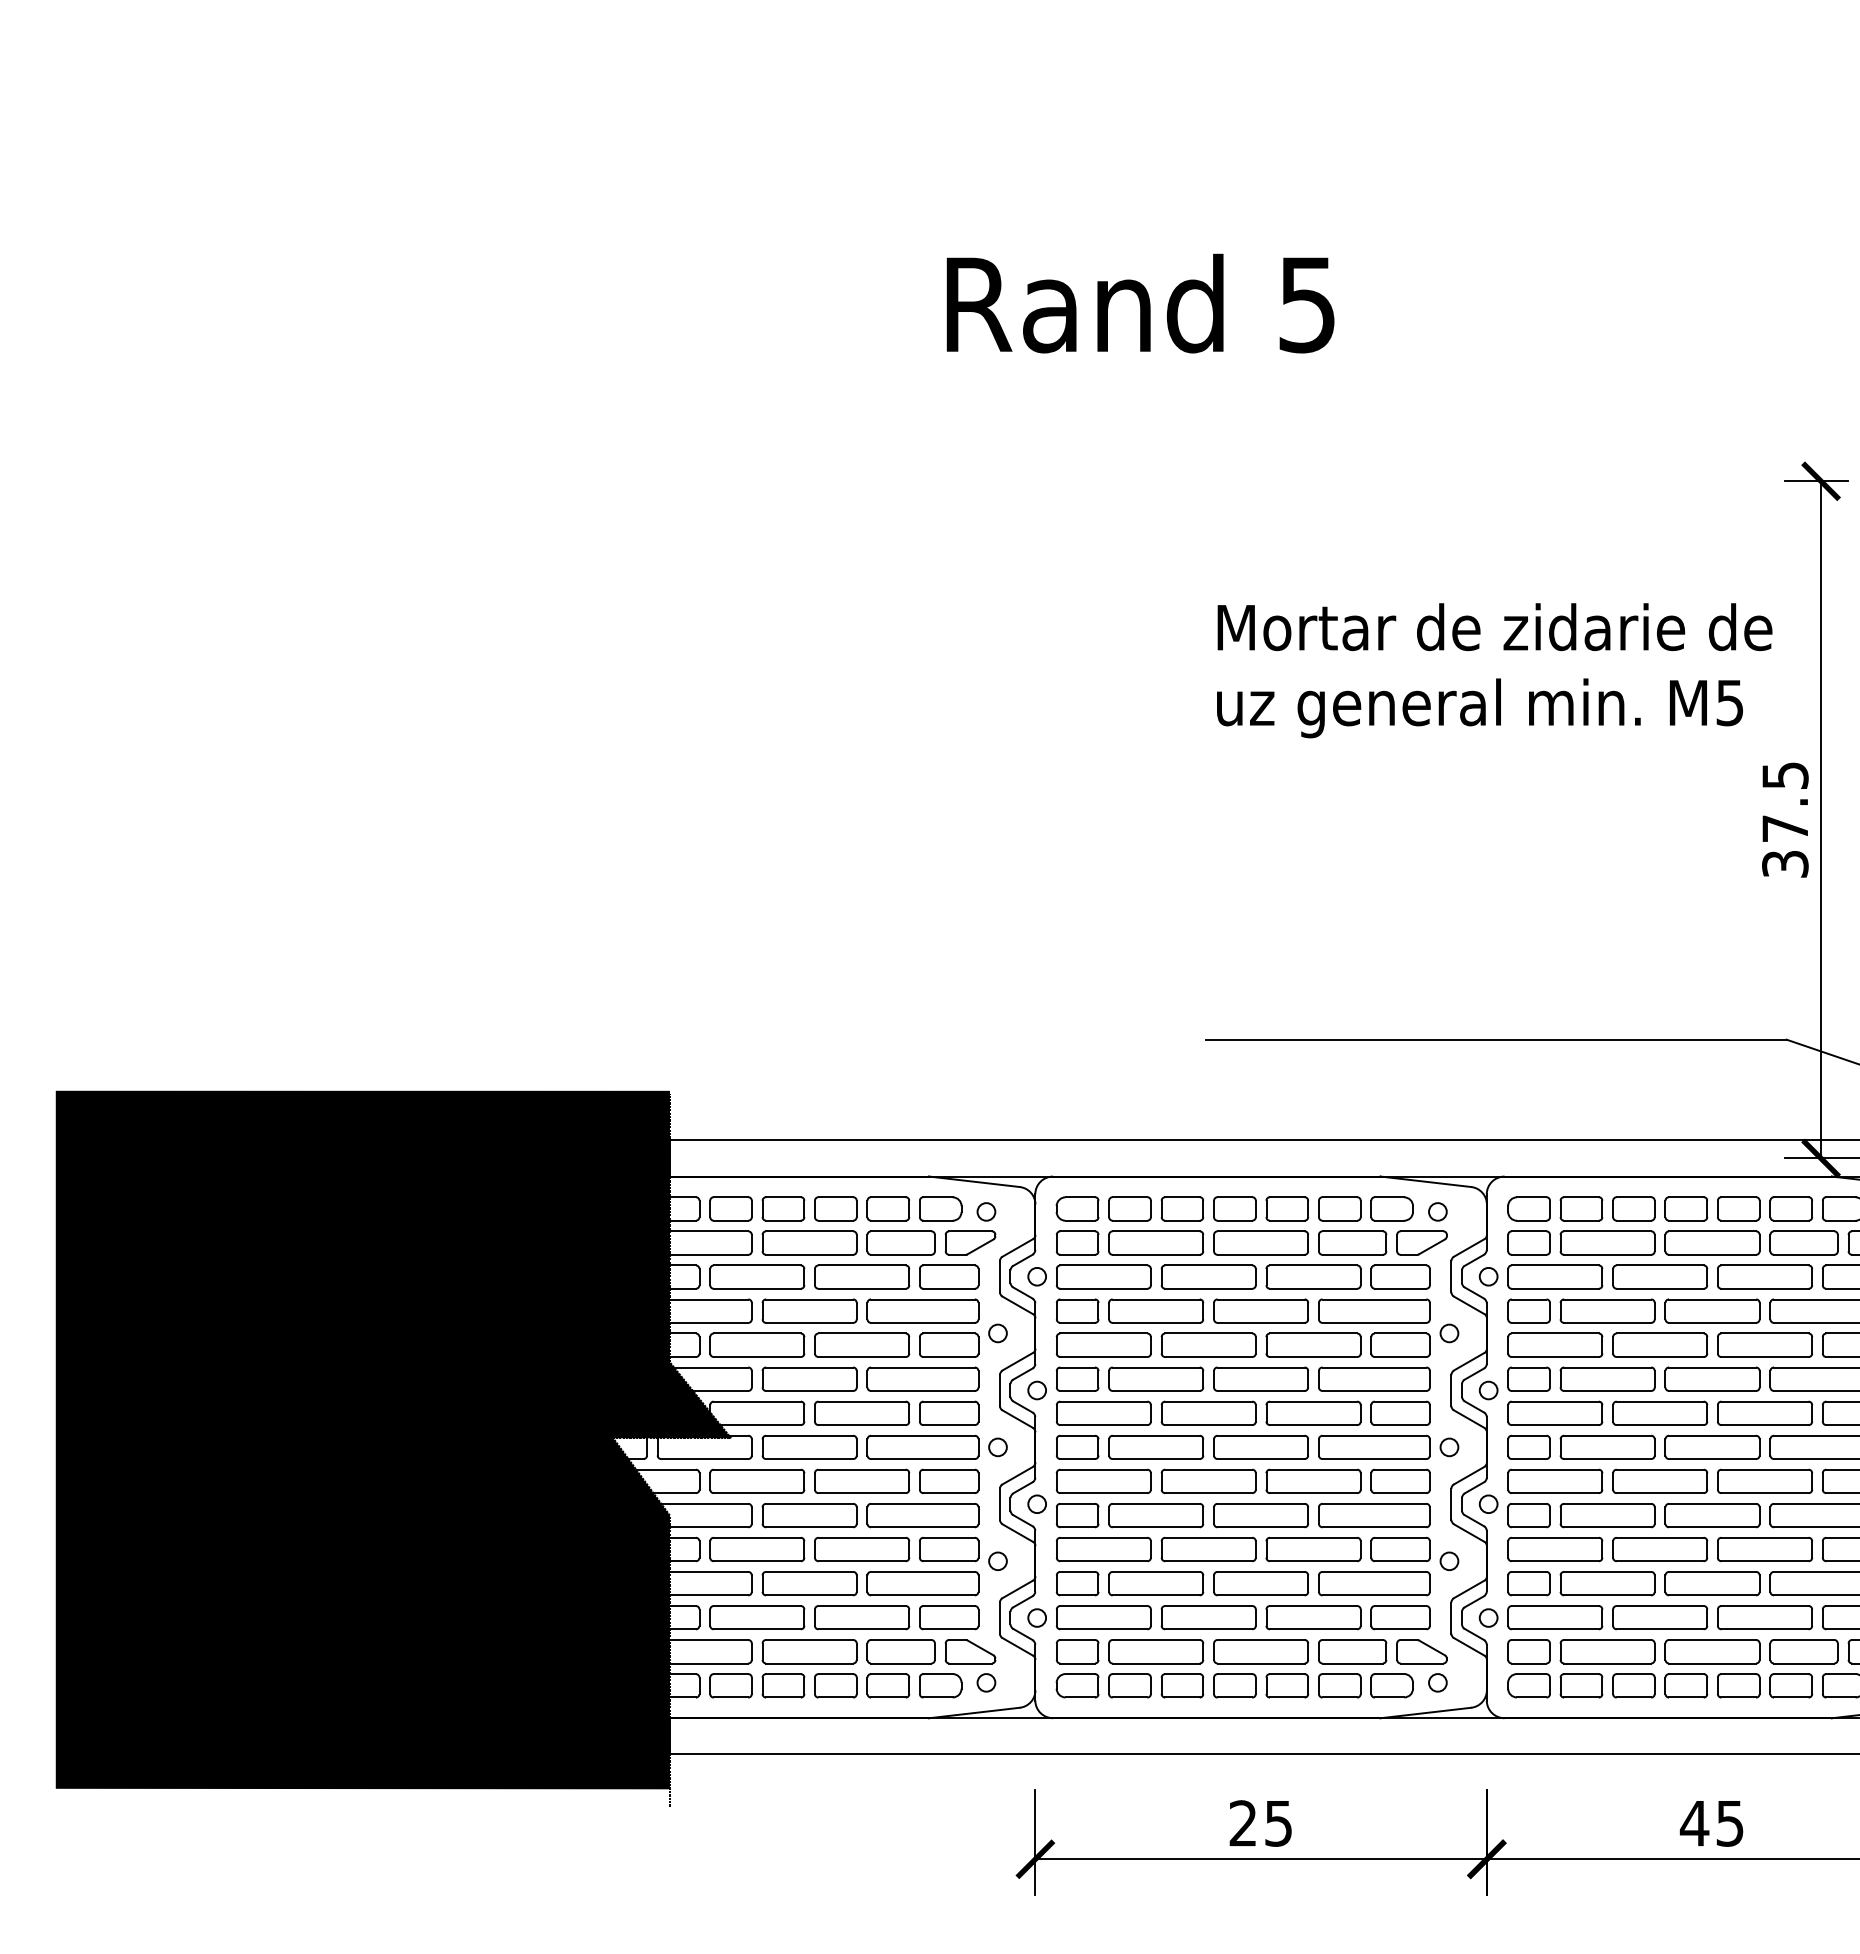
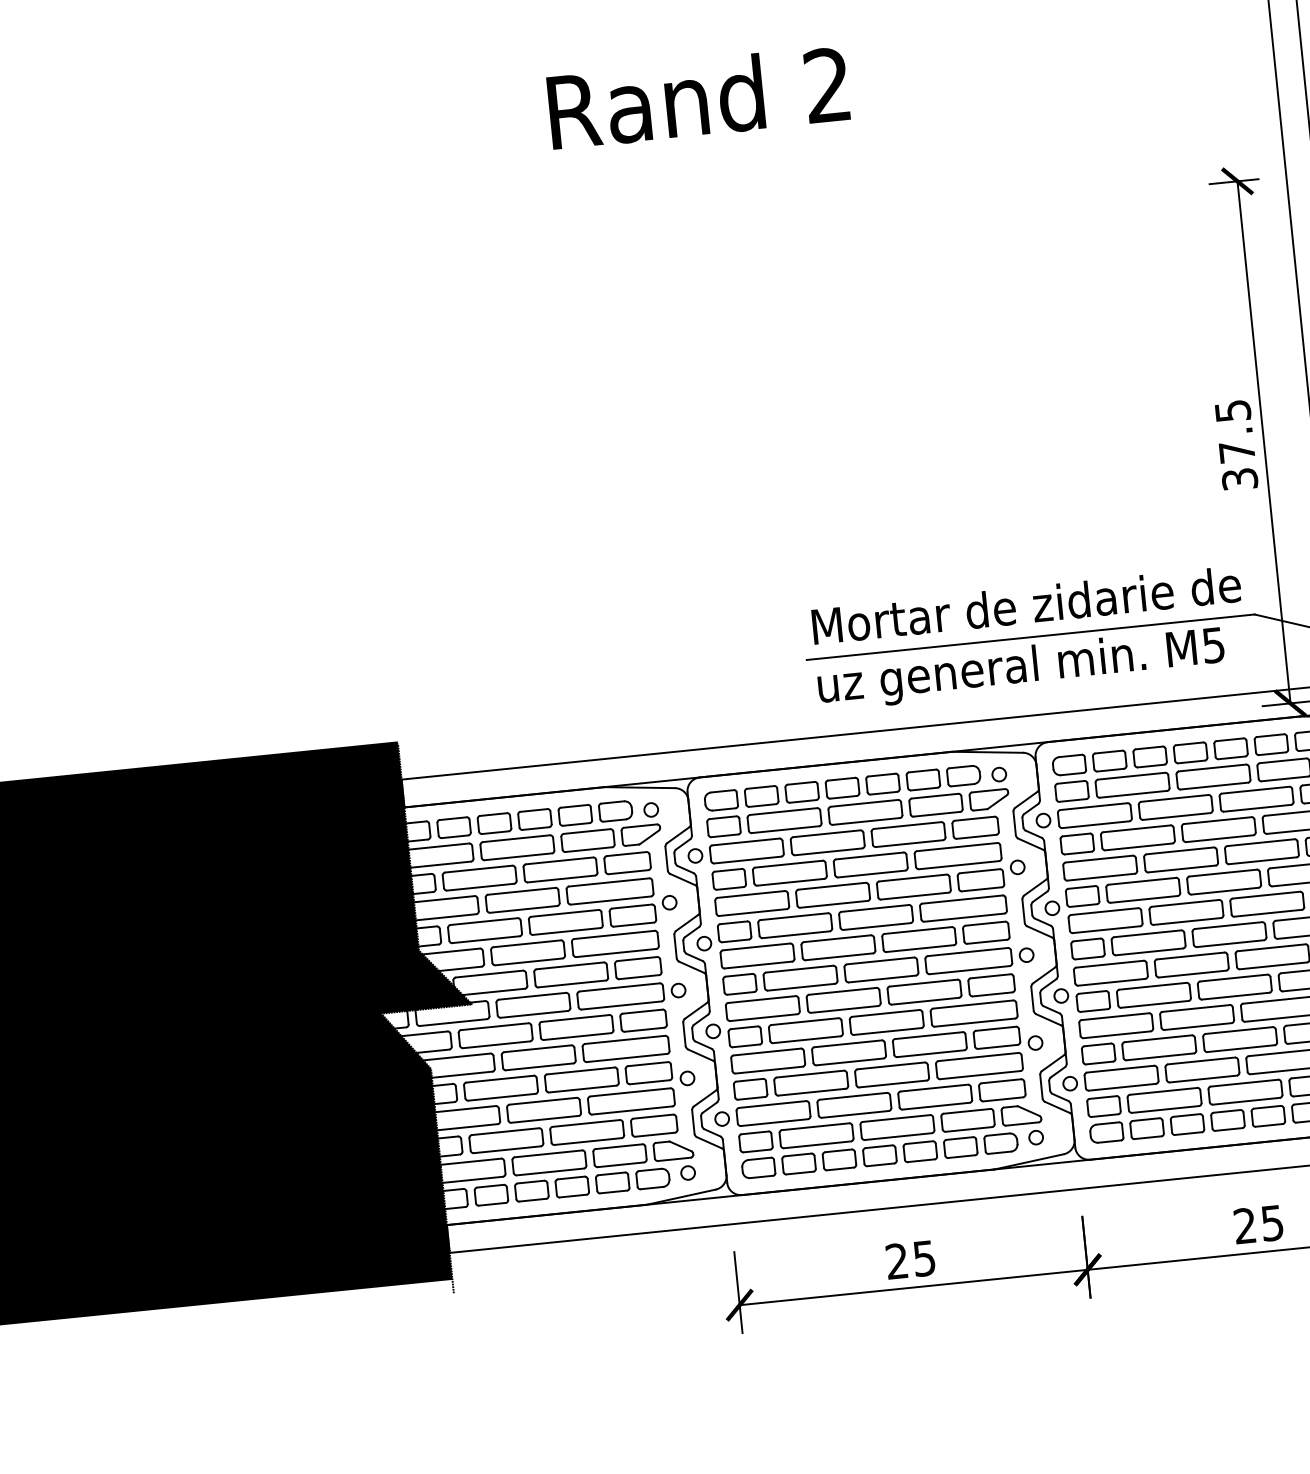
text: (1306, 304) -> (826, 85), 5 -> 2
text: (1494, 670) -> (1029, 638), moved
text: (1694, 1823) -> (1245, 1225), 45 -> 25

